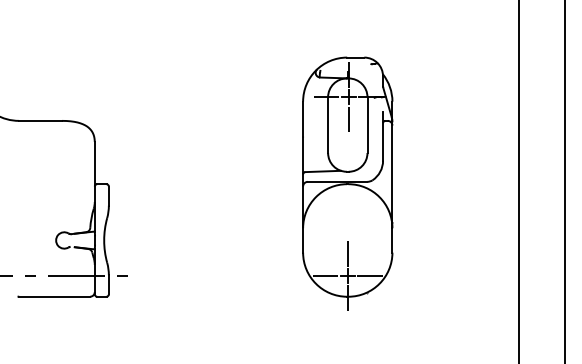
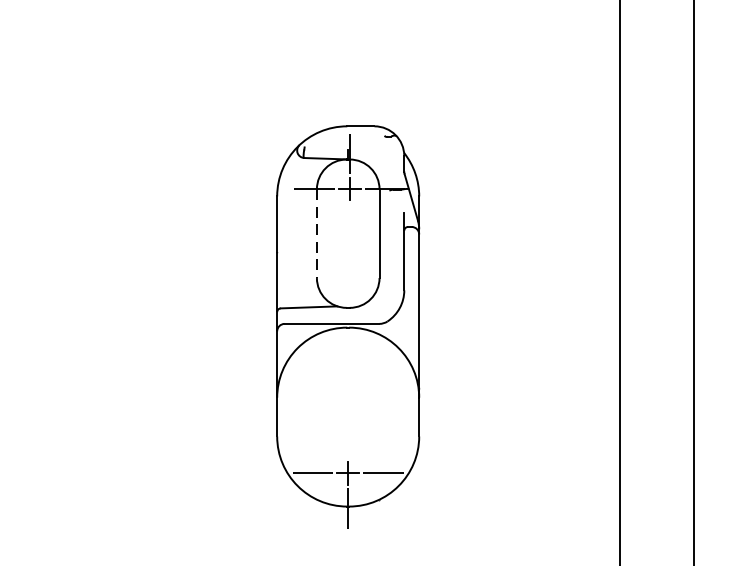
line: (348, 119) -> (349, 224), removed
line: (328, 125) -> (317, 234), solid -> dashed
line: (347, 253) -> (347, 437), removed

